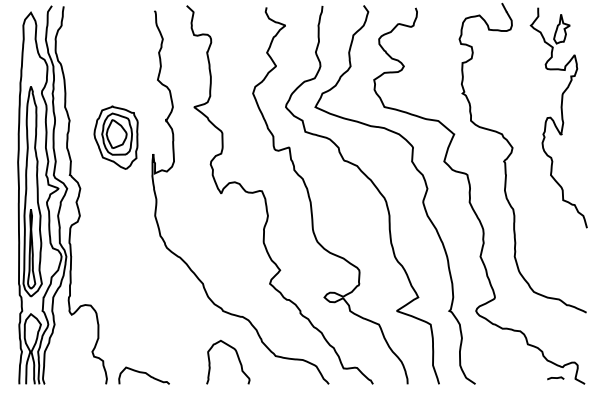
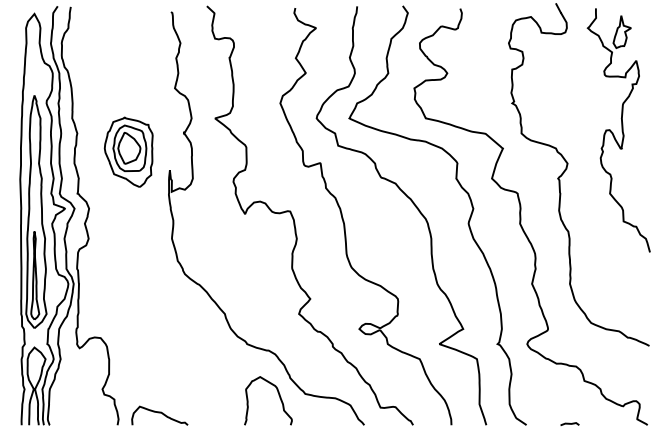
curve: (237, 358) -> (278, 396), moved
curve: (555, 378) -> (569, 424), moved

